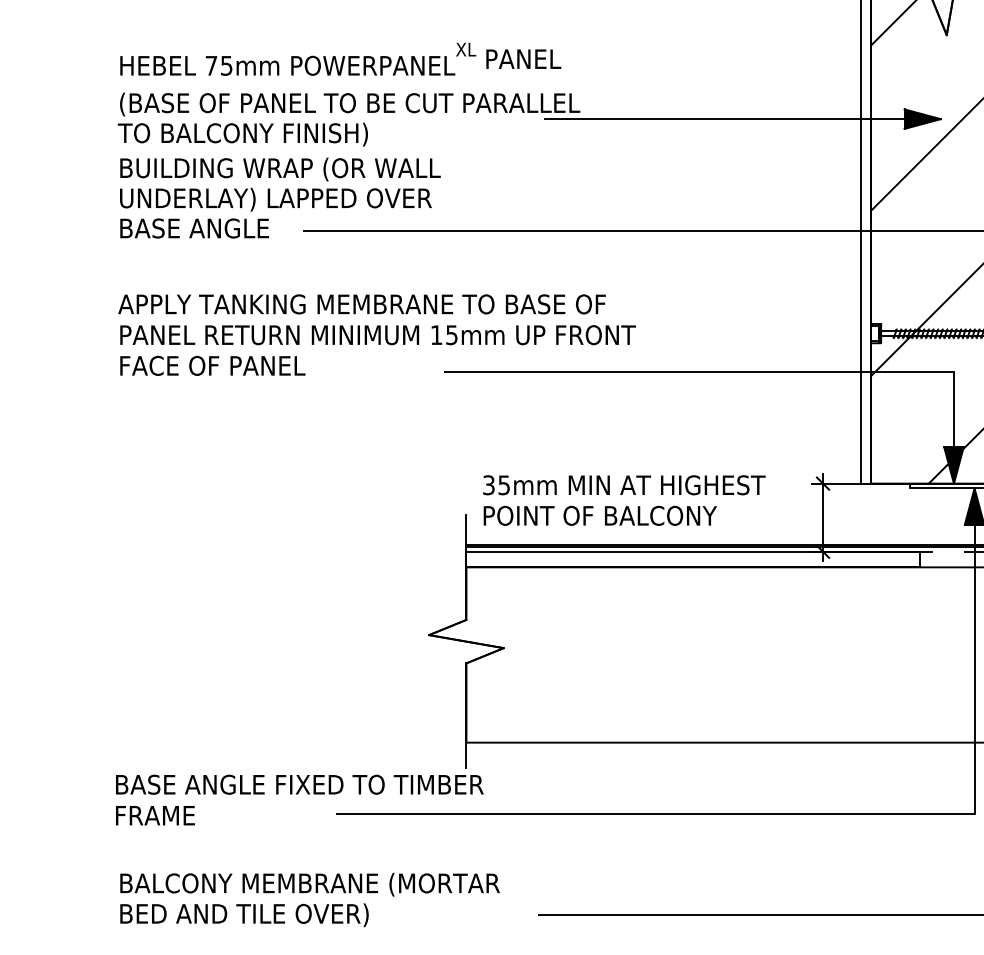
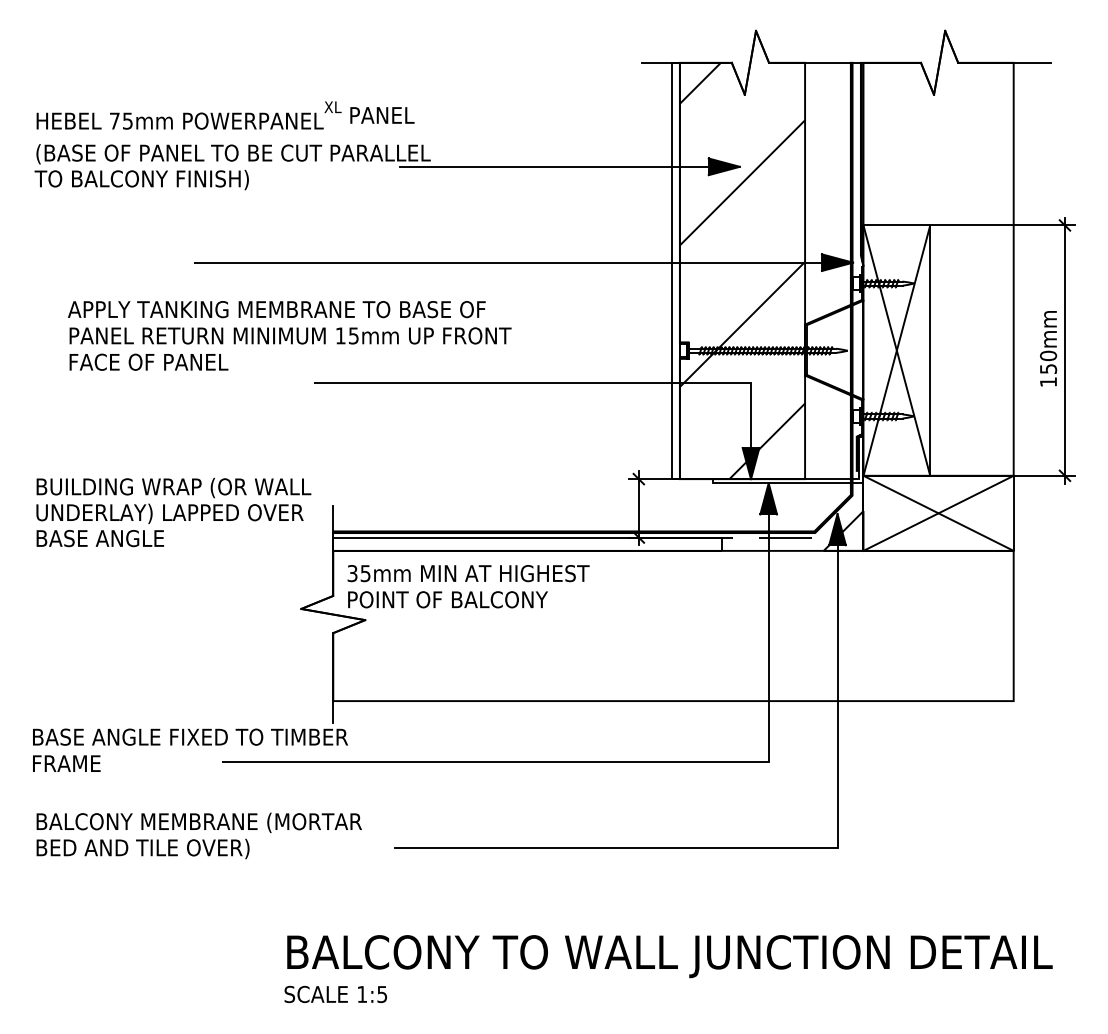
text: (279, 198) -> (173, 512), moved
text: (376, 334) -> (289, 335), moved
text: (624, 500) -> (468, 586), moved

